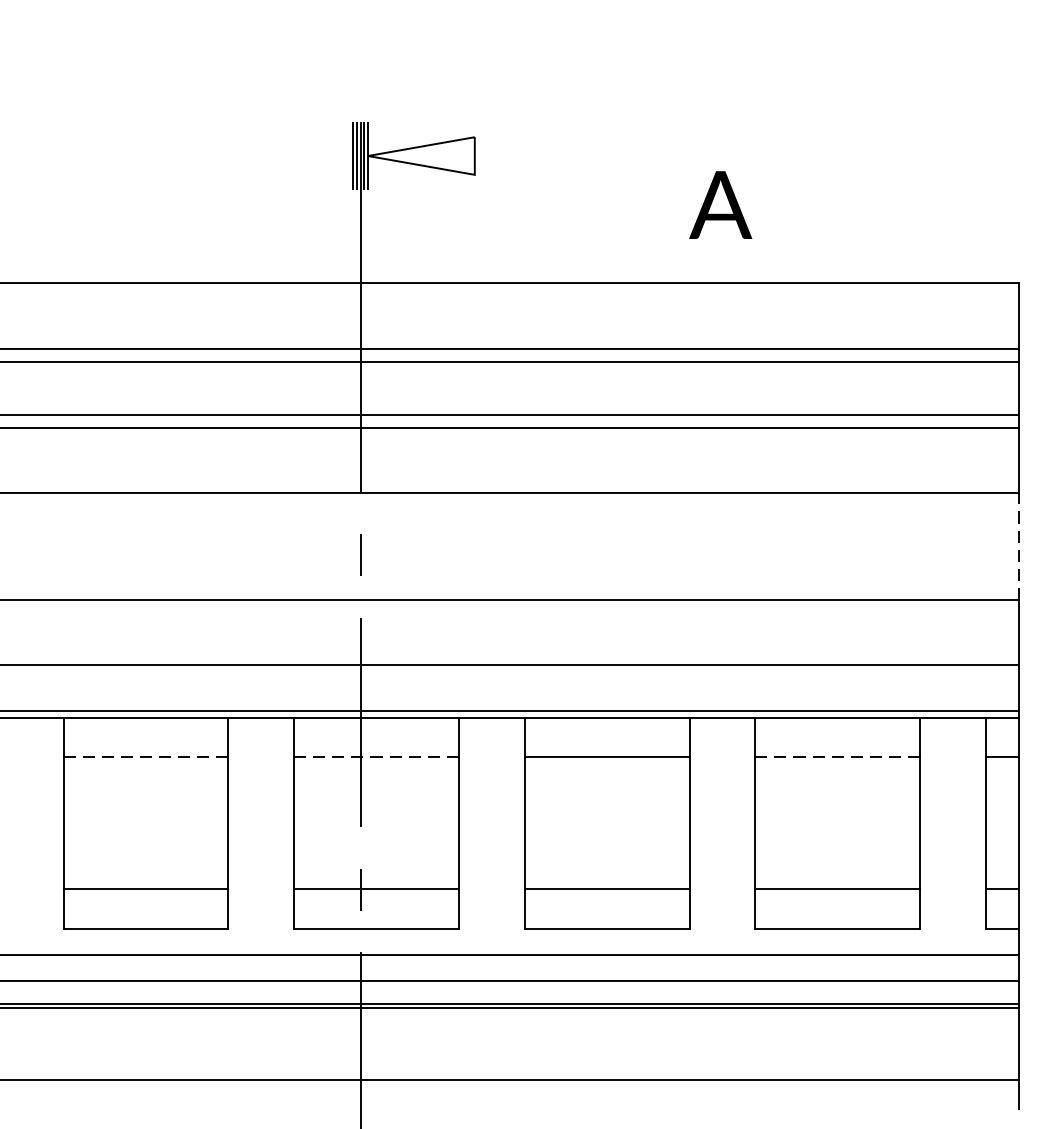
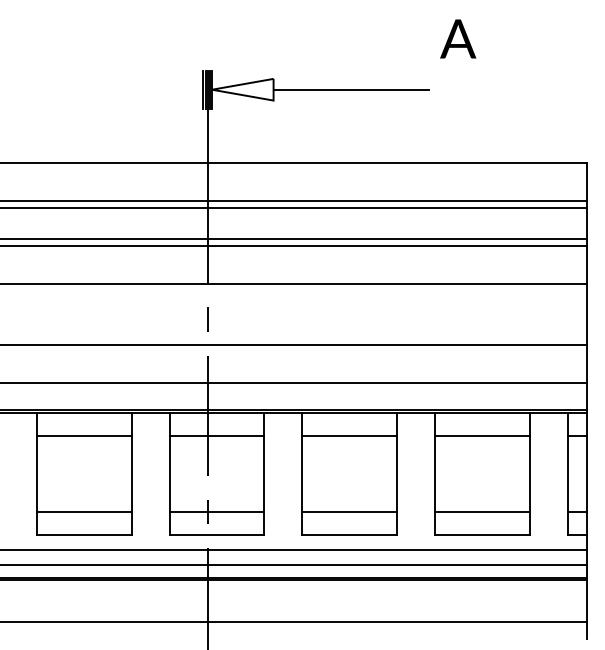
line: (608, 155) -> (350, 89), added
text: (721, 204) -> (458, 38), moved
line: (1018, 546) -> (586, 314), dashed -> solid
line: (144, 758) -> (83, 436), dashed -> solid
line: (375, 758) -> (216, 436), dashed -> solid
line: (837, 758) -> (482, 436), dashed -> solid

